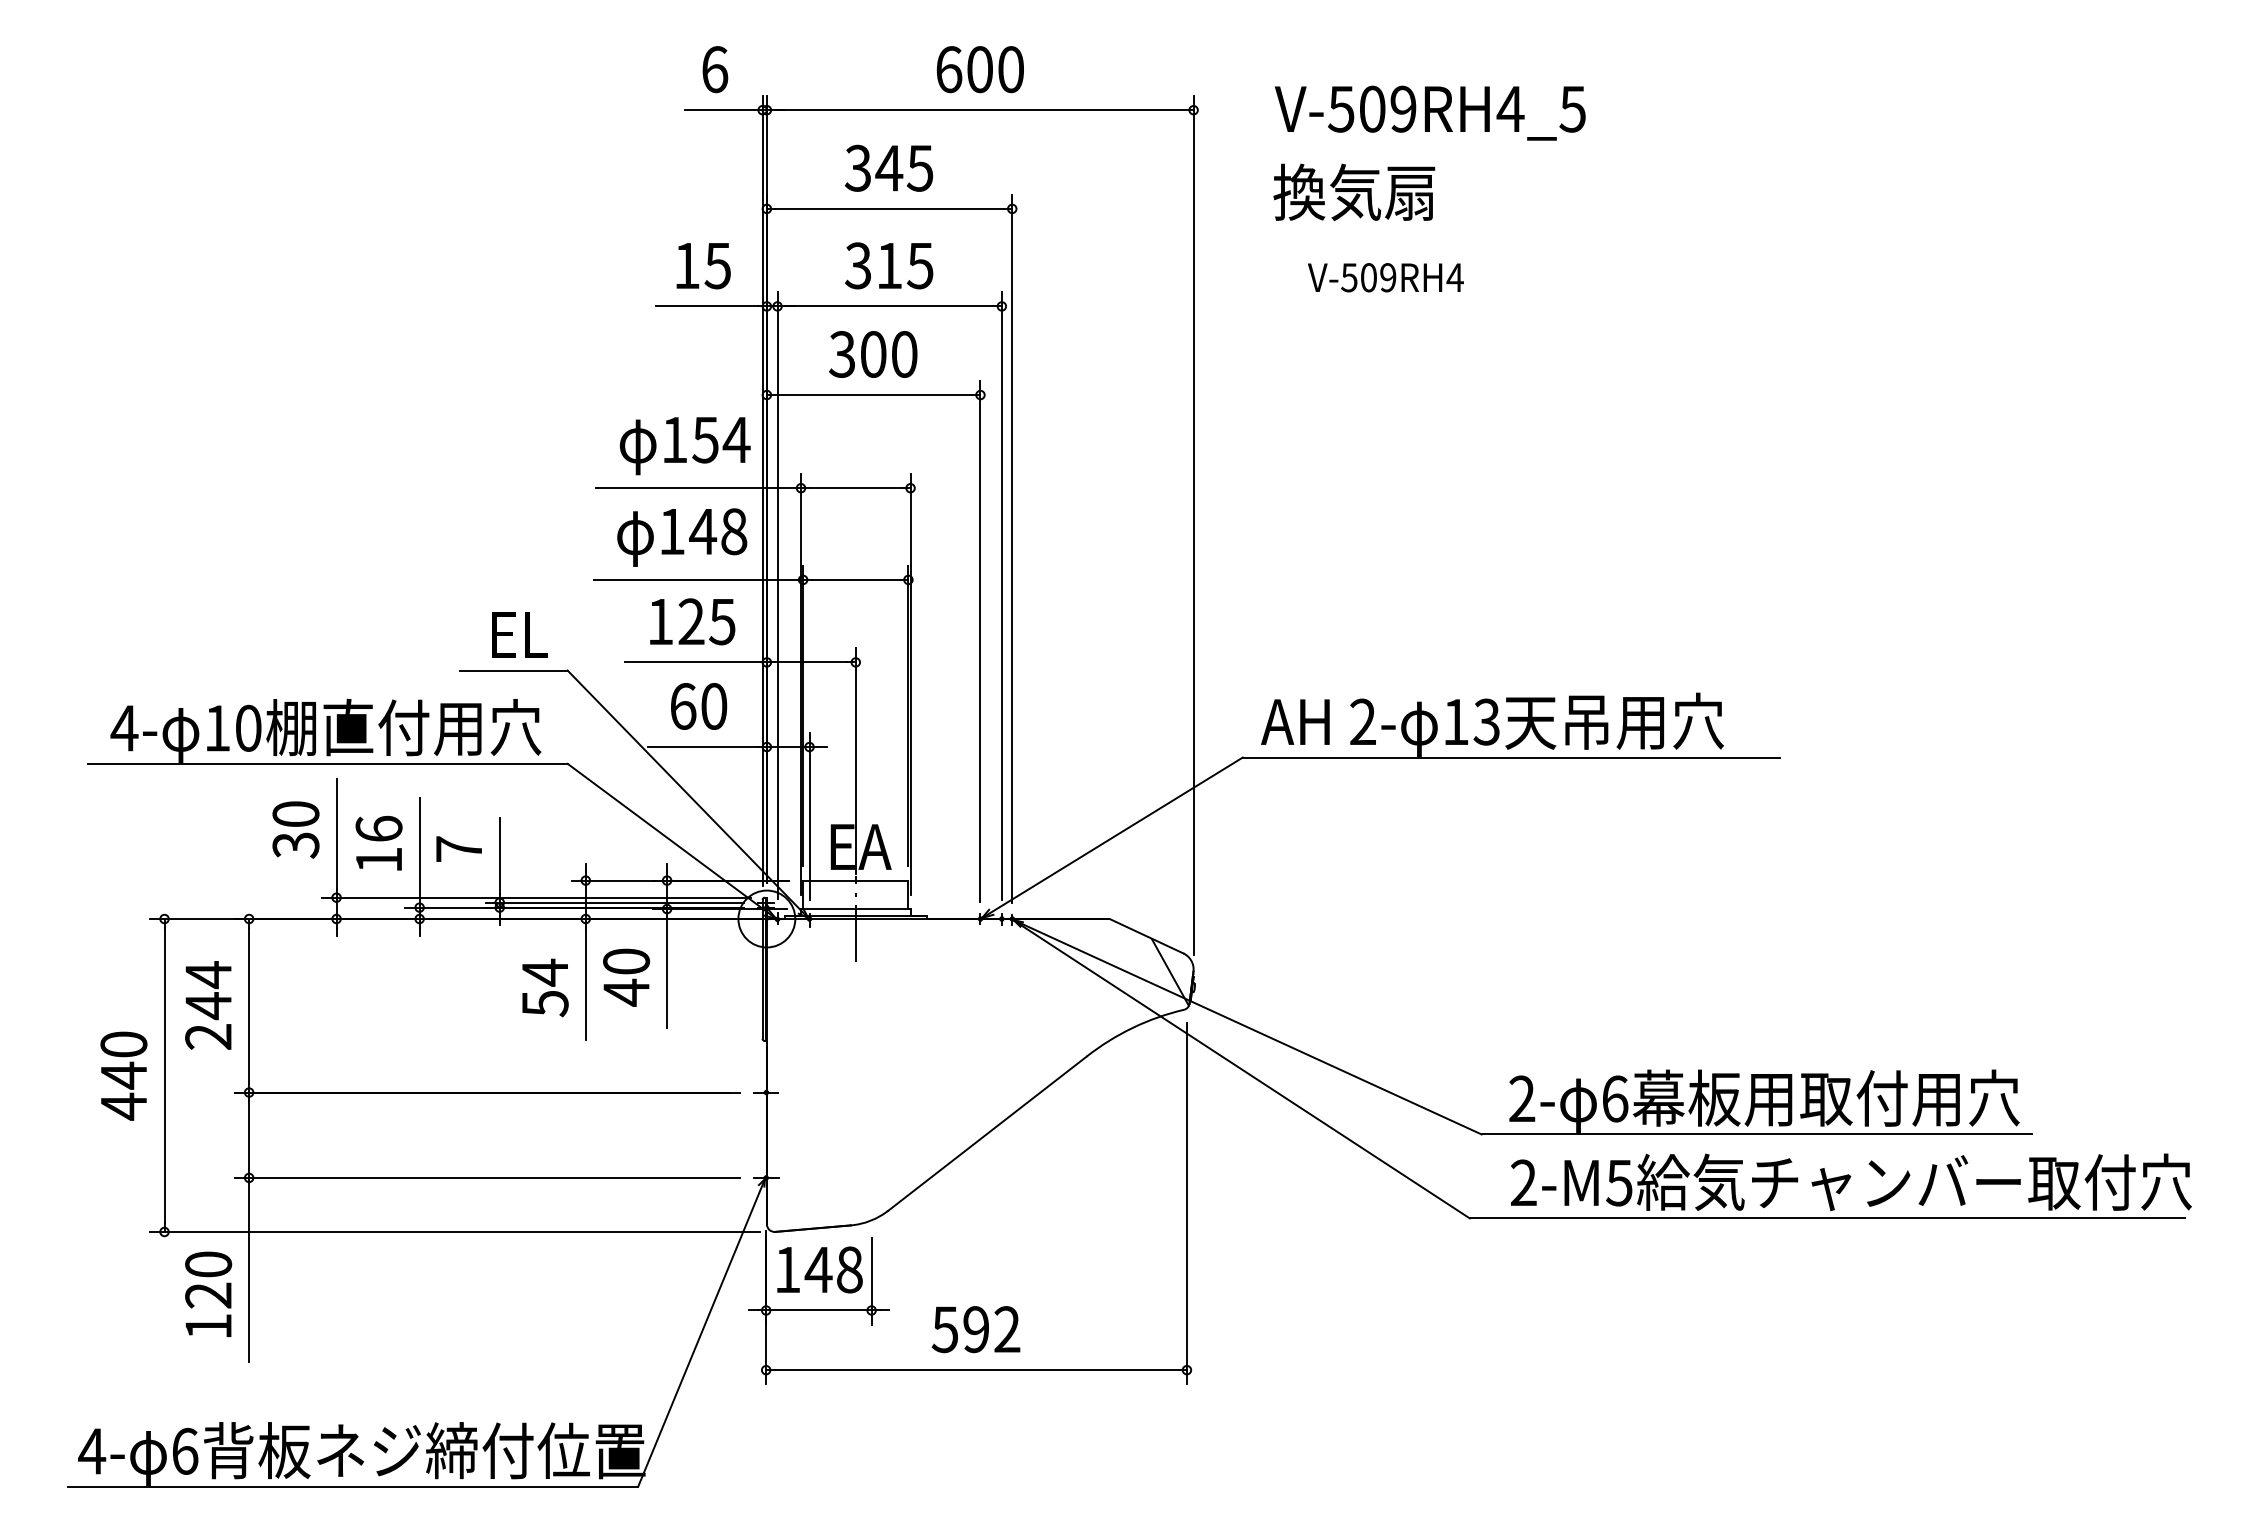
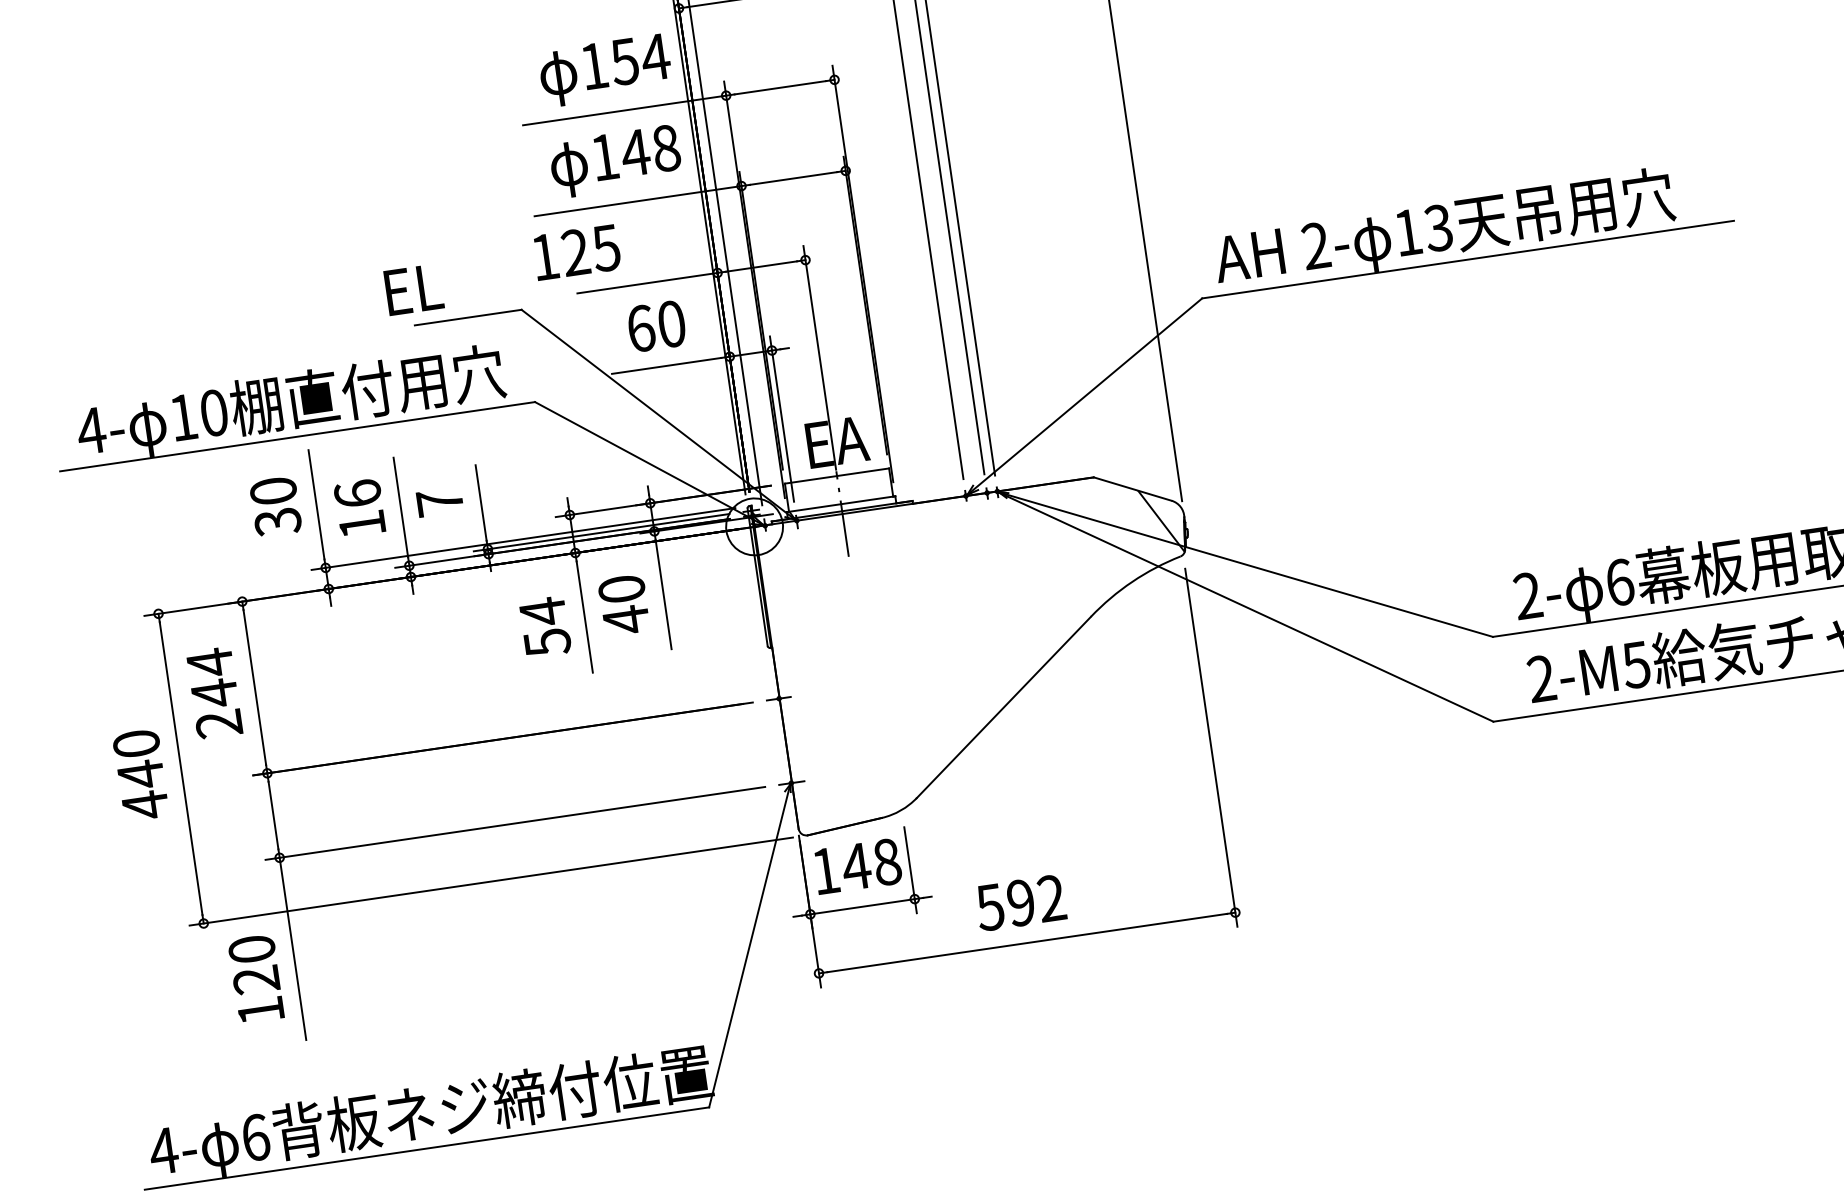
text: (692, 621) -> (576, 252), moved
text: (519, 634) -> (413, 289), moved

